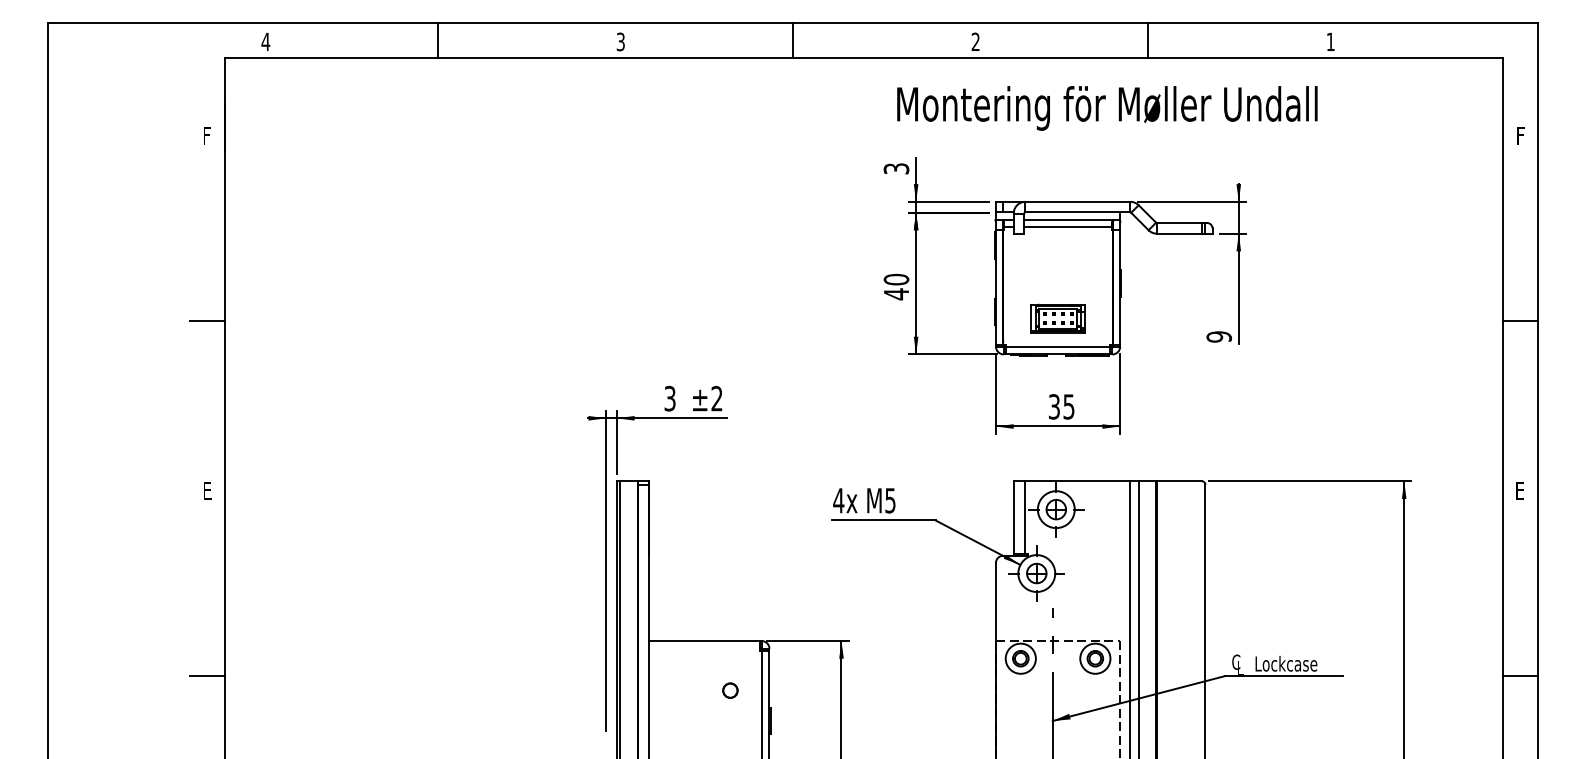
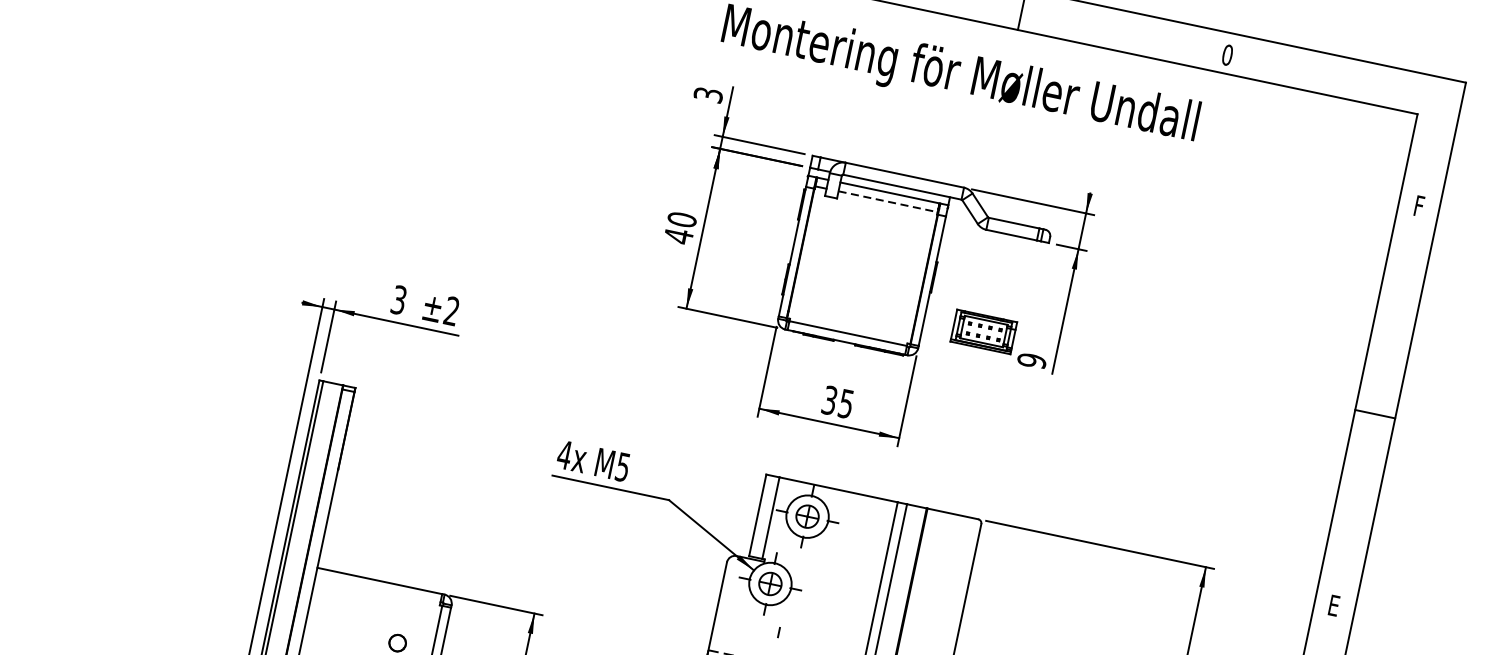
text: (1330, 41) -> (1227, 54), 1 -> 0
line: (1068, 227) -> (888, 201), solid -> dashed
part: (1057, 318) -> (983, 331), moved

